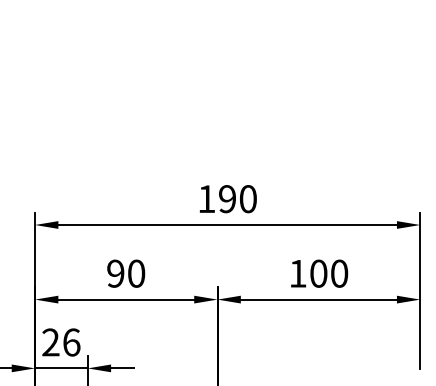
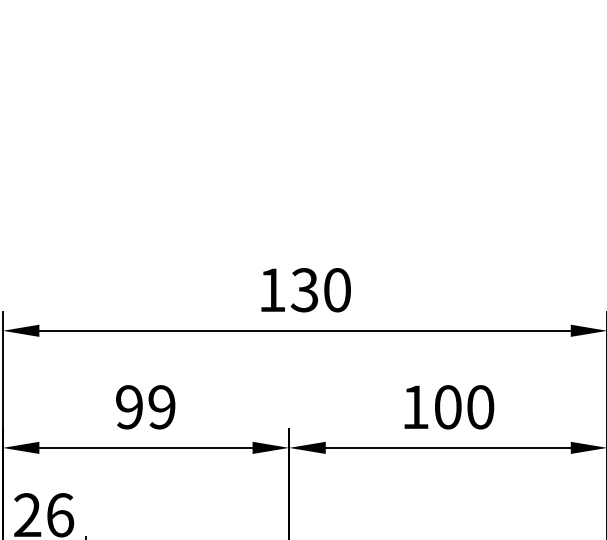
text: (226, 199) -> (303, 290), 190 -> 130
text: (136, 273) -> (161, 406), 90 -> 99

